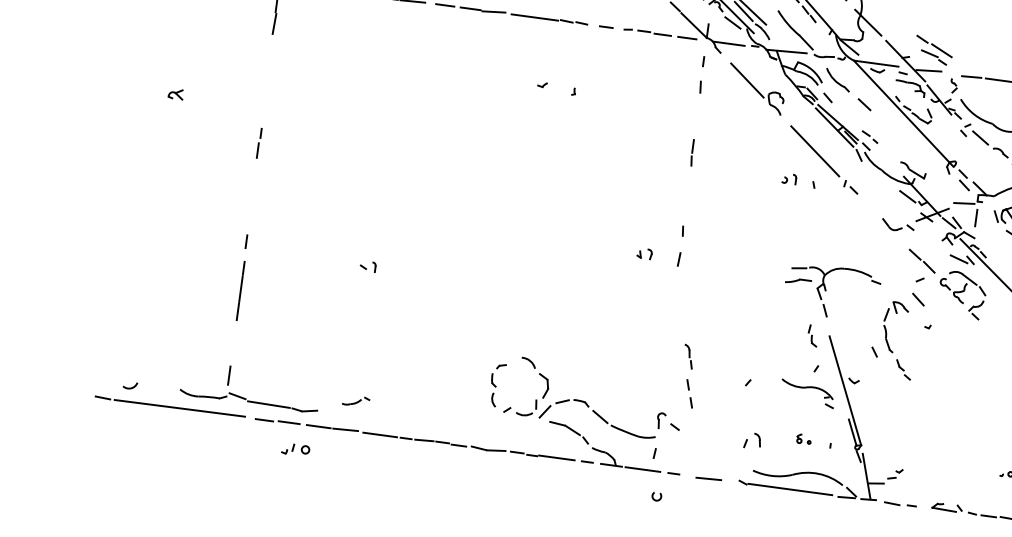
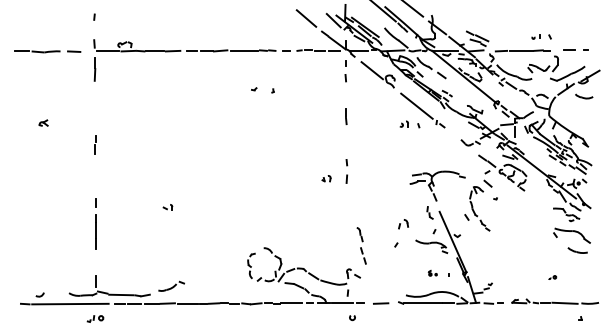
part: (356, 399) -> (171, 285), size x1.67
part: (752, 441) -> (403, 224), moved
part: (295, 448) -> (95, 318), moved

